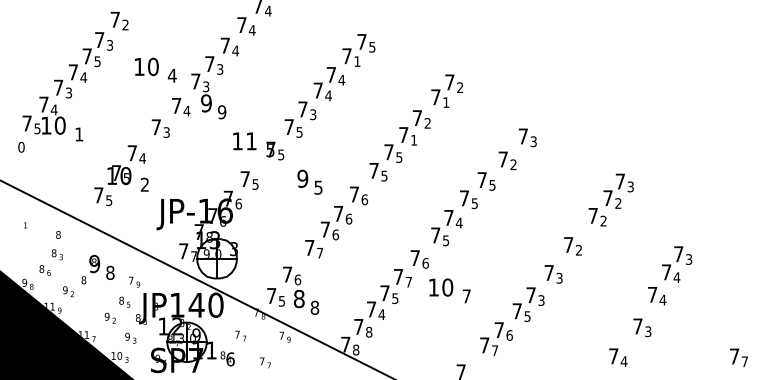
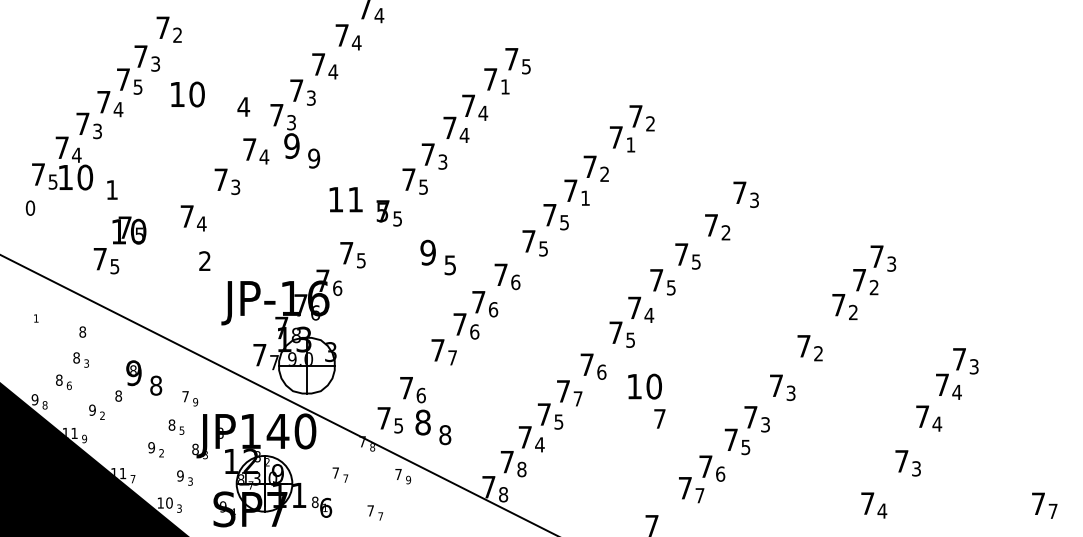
text: (146, 66) -> (187, 93), moved
text: (112, 185) -> (119, 245), moved
text: (441, 287) -> (645, 386), moved

